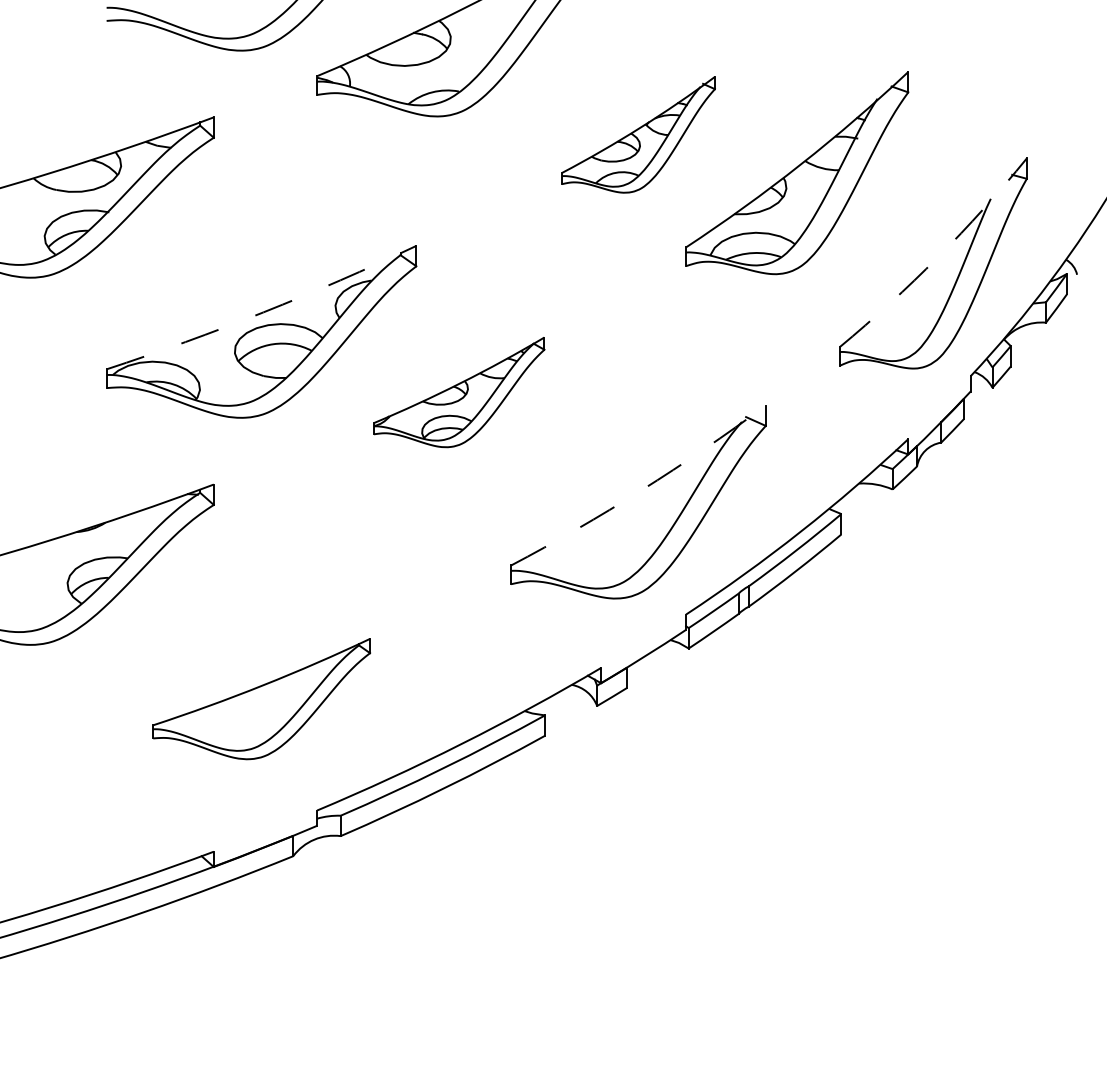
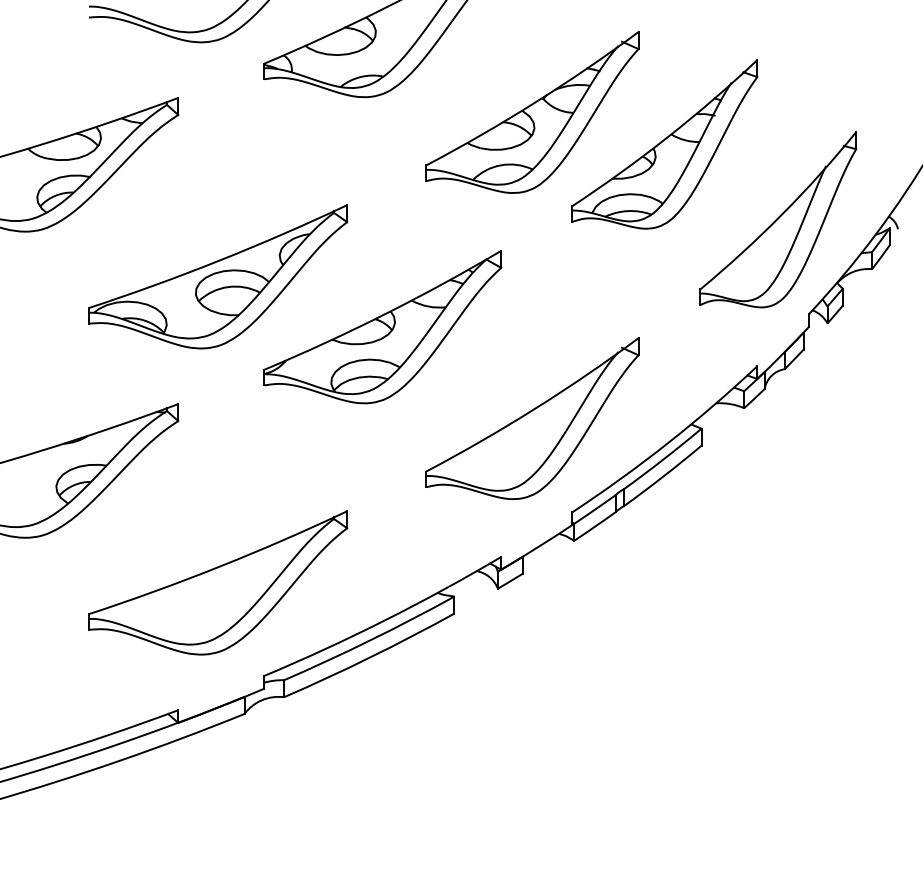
part: (638, 134) -> (532, 112), size x1.67
arc: (938, 257) -> (782, 214), dashed -> solid
arc: (263, 312) -> (219, 260), dashed -> solid
part: (458, 392) -> (382, 327), size x1.67
arc: (641, 489) -> (534, 408), dashed -> solid
part: (262, 698) -> (218, 582), size x1.43

